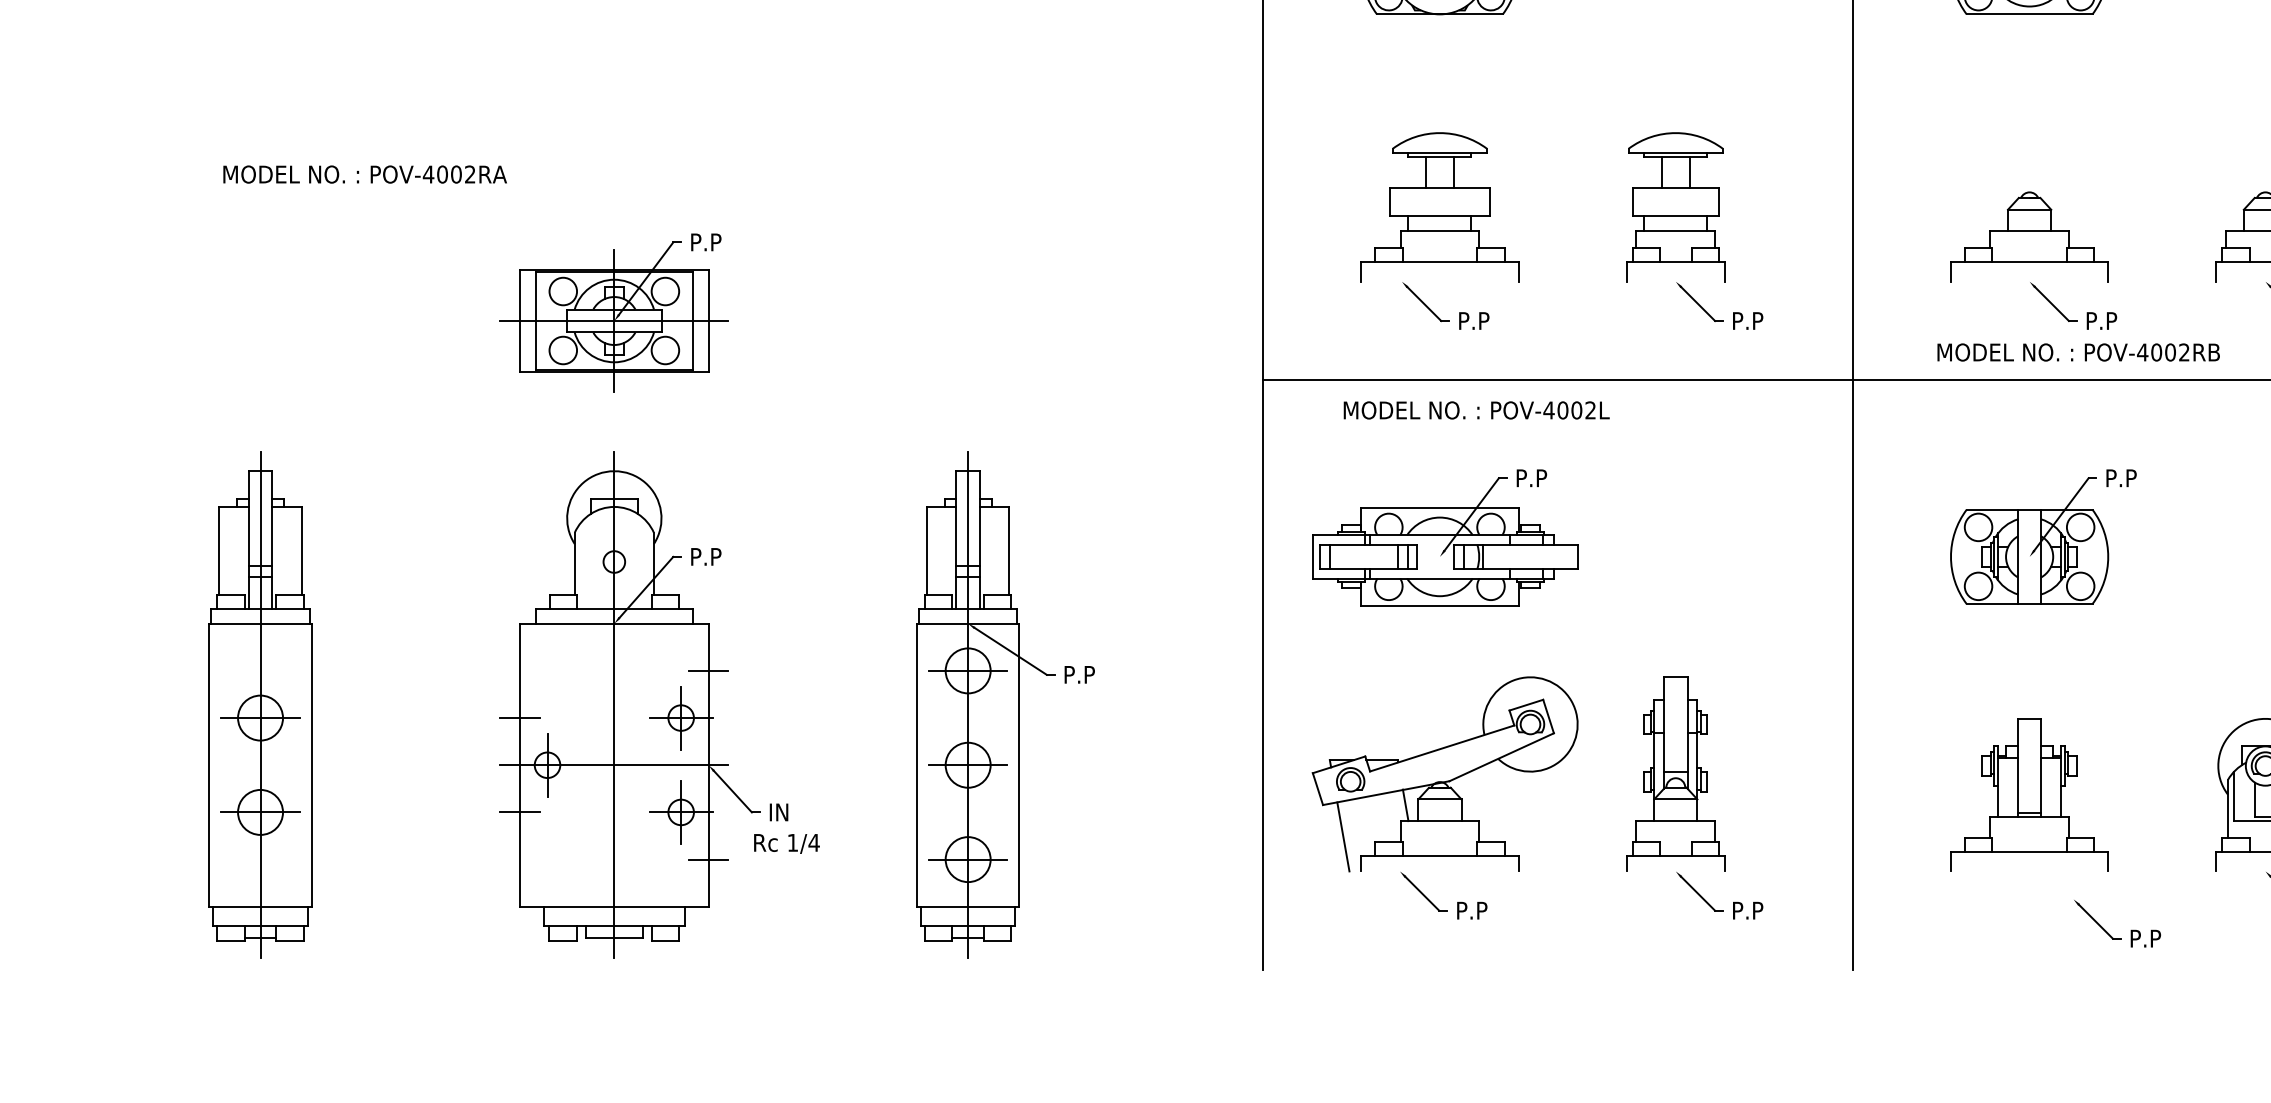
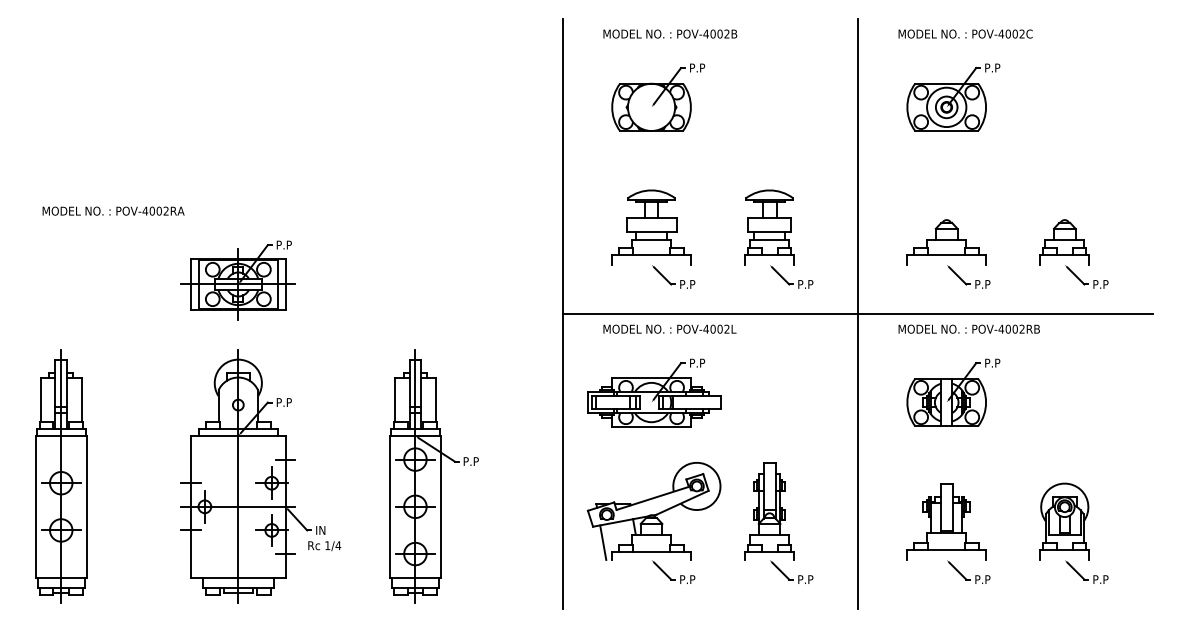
part: (1435, 313) -> (668, 280), moved
text: (2077, 351) -> (968, 328), moved
part: (1433, 902) -> (668, 575), moved
part: (2107, 930) -> (963, 575), moved

